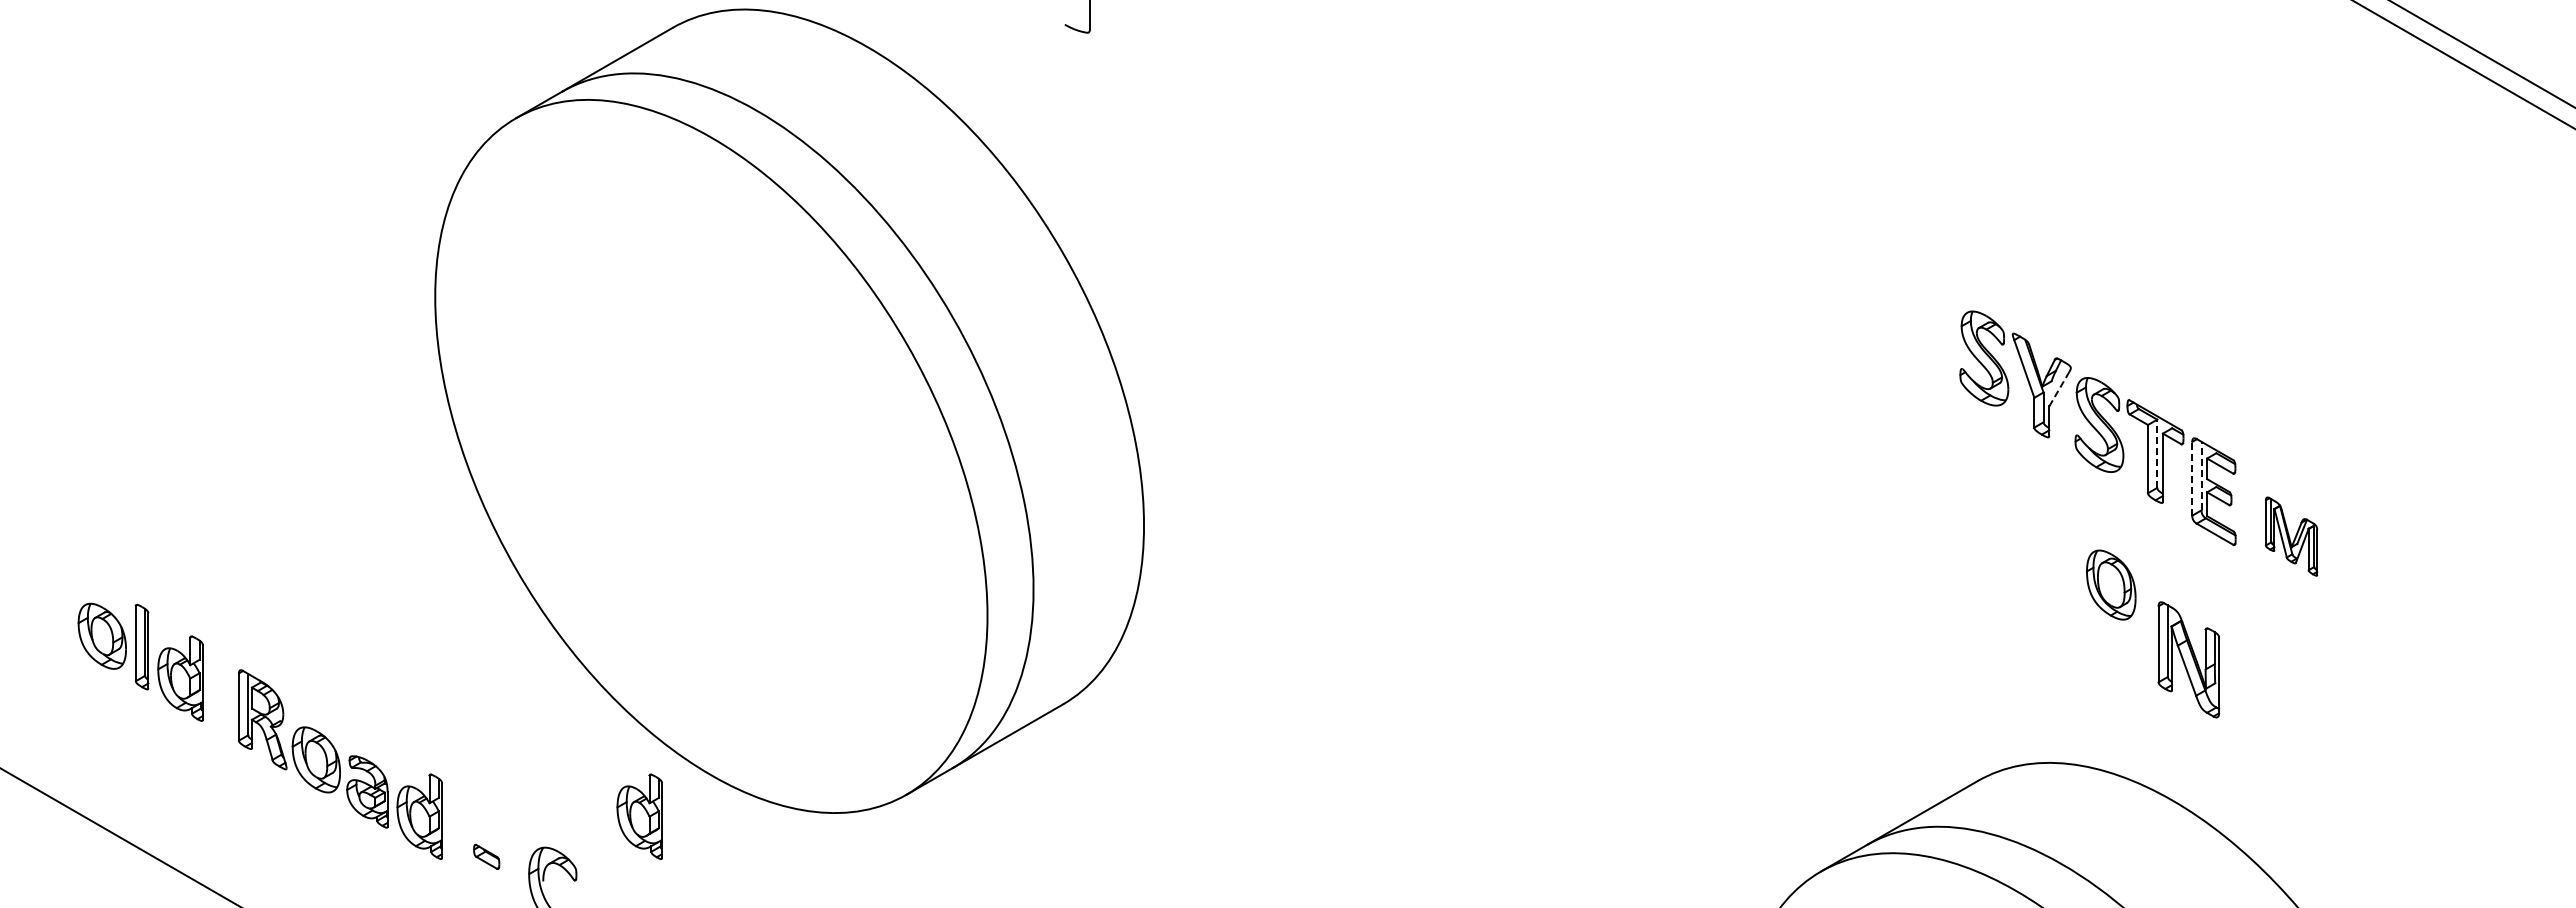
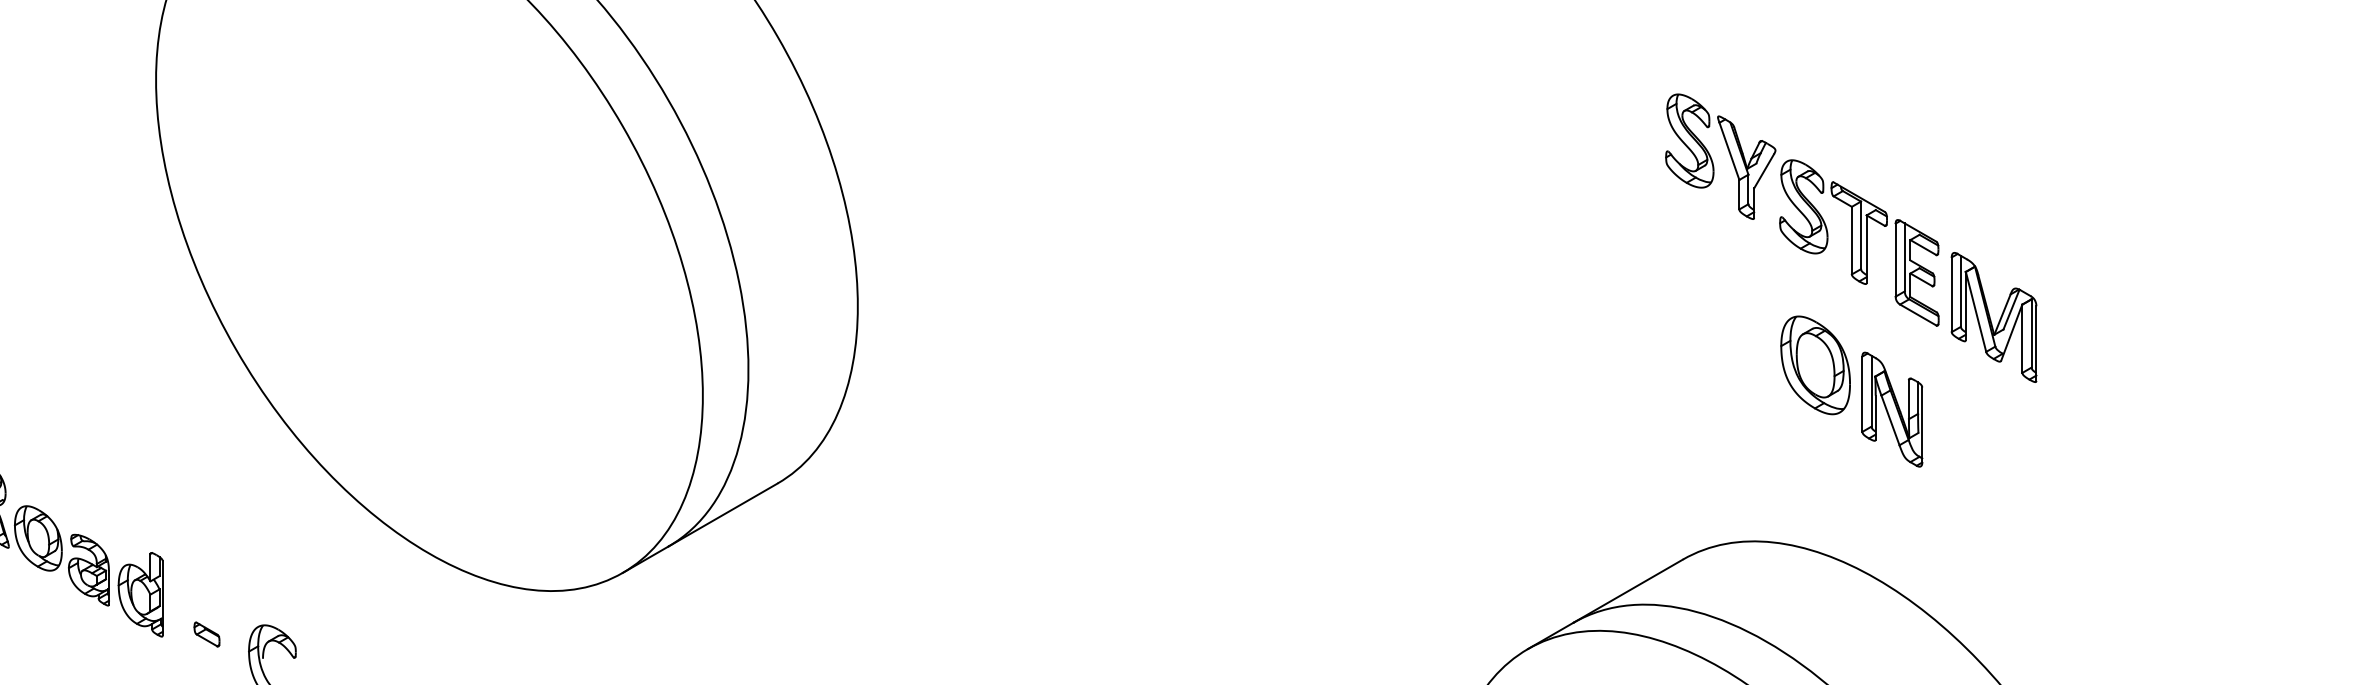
line: (2059, 389) -> (1764, 171), dashed -> solid
line: (2157, 453) -> (1861, 235), dashed -> solid
line: (2201, 475) -> (1904, 256), dashed -> solid
line: (2192, 478) -> (1895, 259), dashed -> solid
part: (2291, 536) -> (1993, 317), size x1.67
part: (2110, 584) -> (1814, 364), size x1.43
part: (2188, 659) -> (1891, 409), moved
part: (639, 816) -> (358, 594), removed

